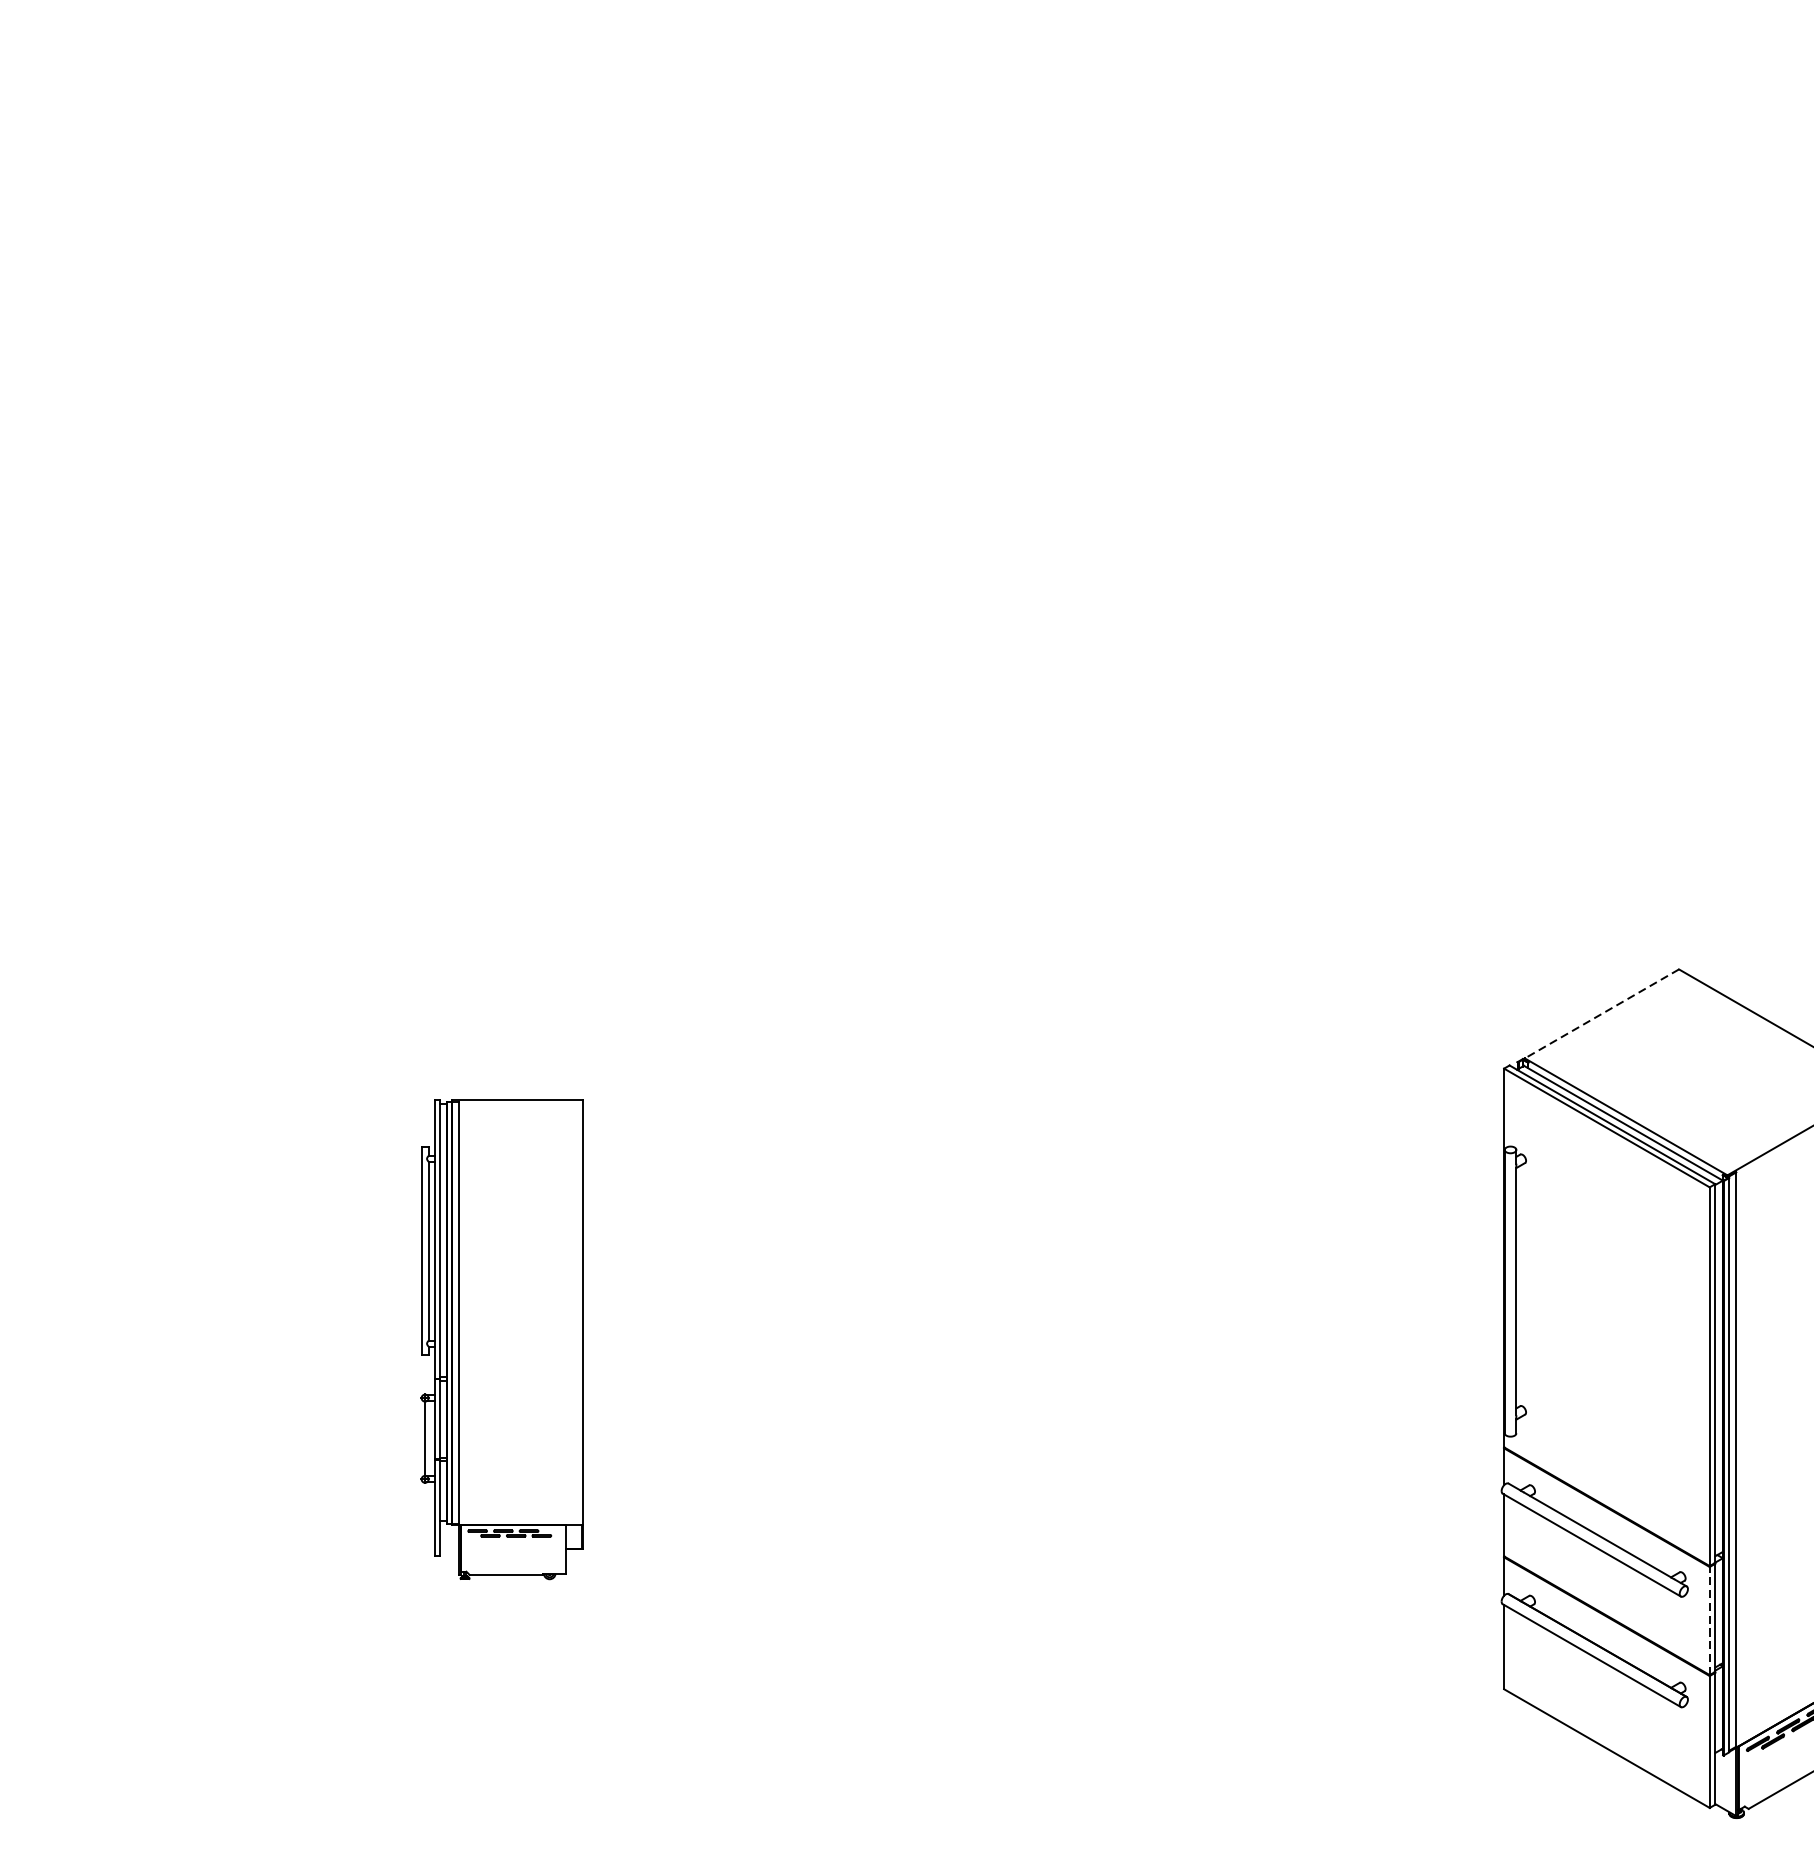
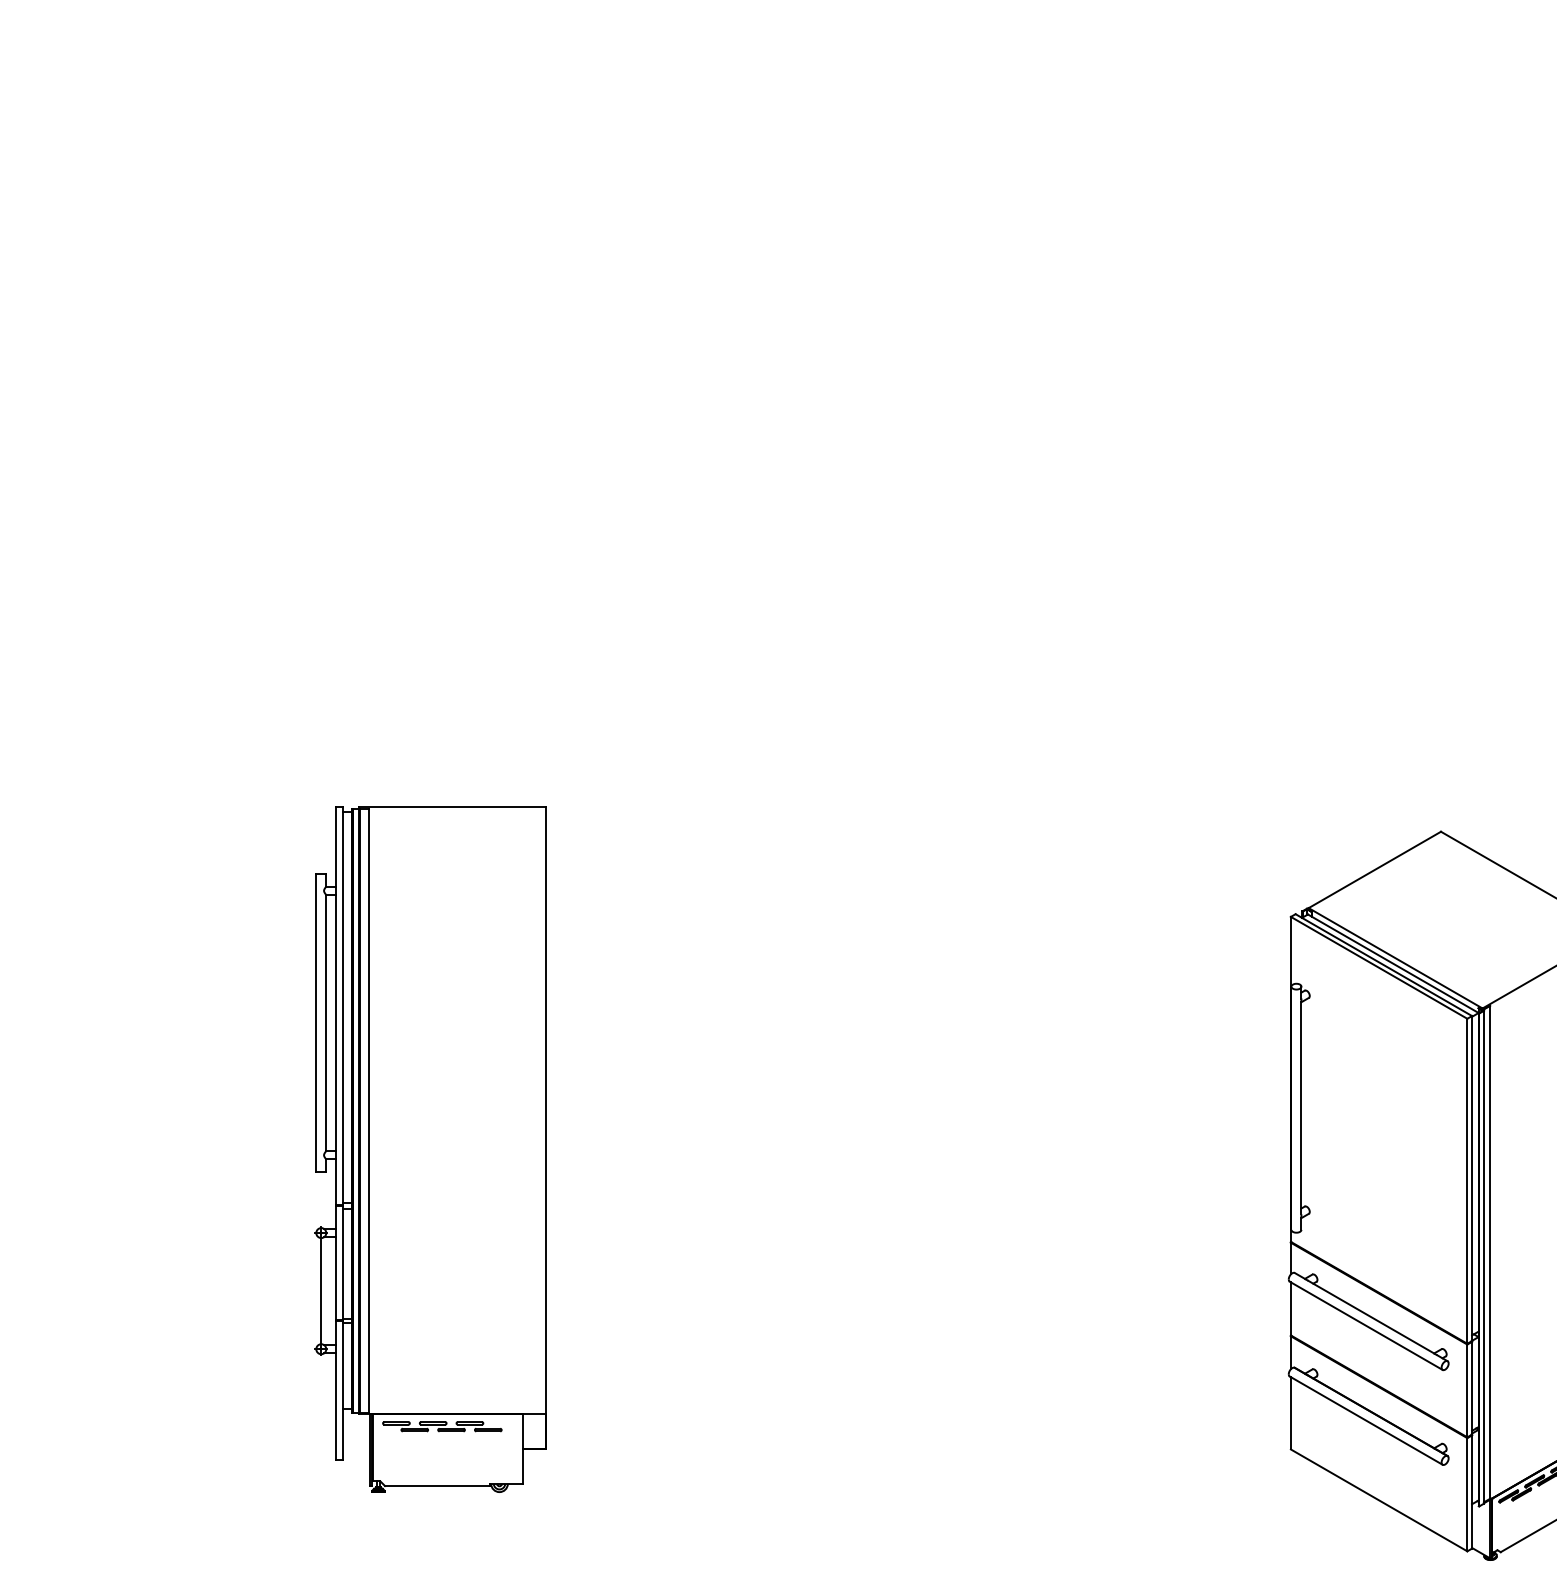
line: (1601, 1014) -> (1374, 870), dashed -> solid
part: (501, 1339) -> (430, 1149), size x1.67
line: (1709, 1620) -> (1467, 1390), dashed -> solid

